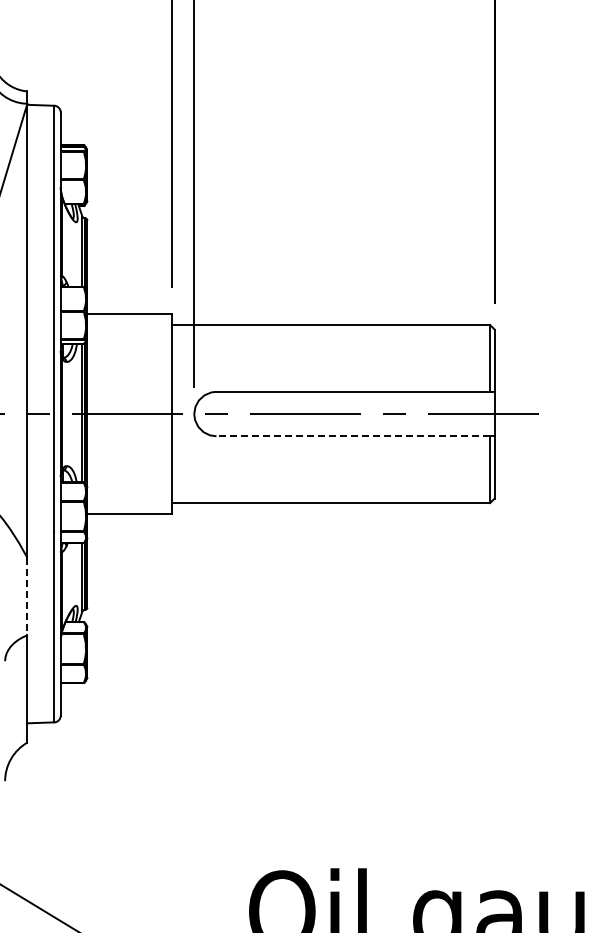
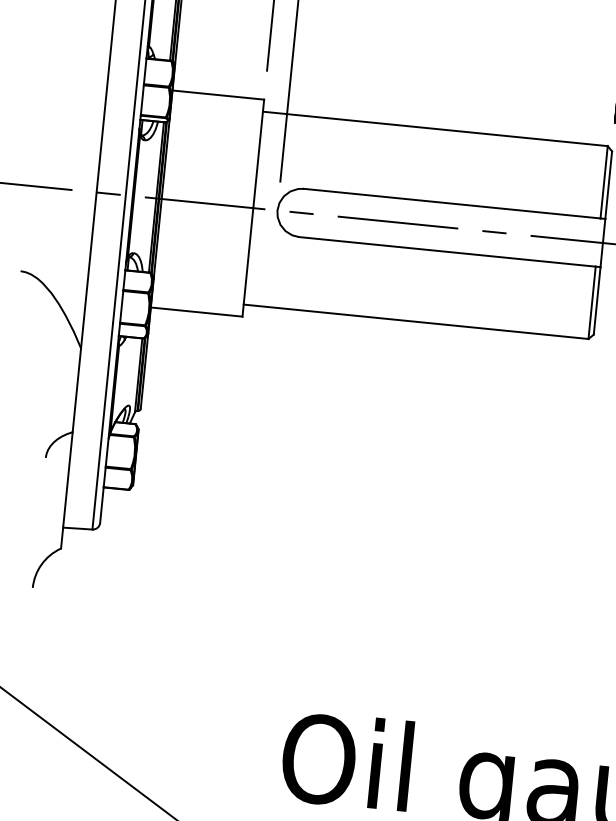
line: (353, 436) -> (447, 252), dashed -> solid
line: (27, 596) -> (77, 390), dashed -> solid

